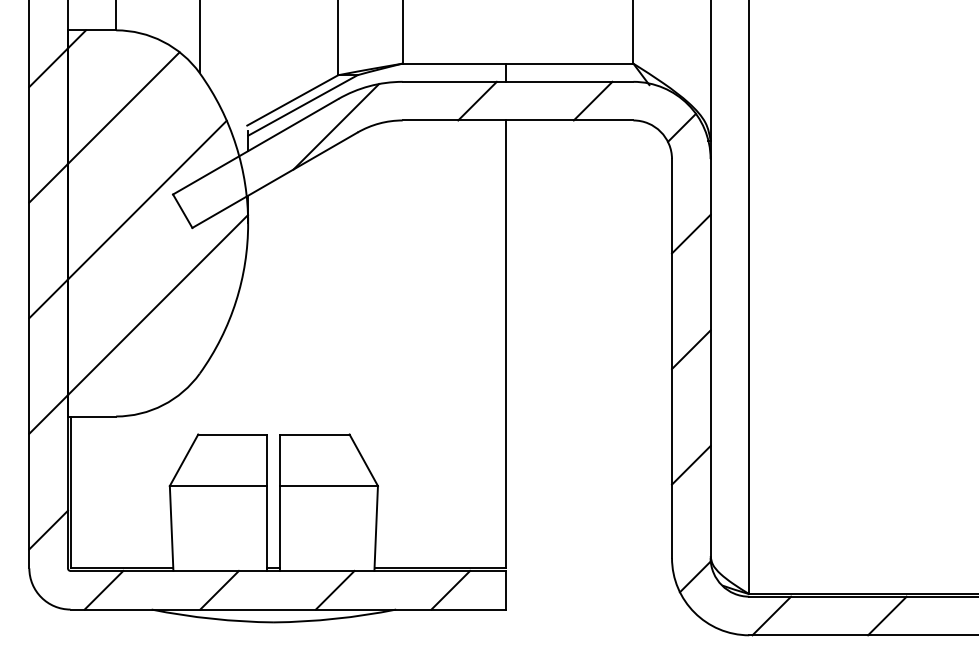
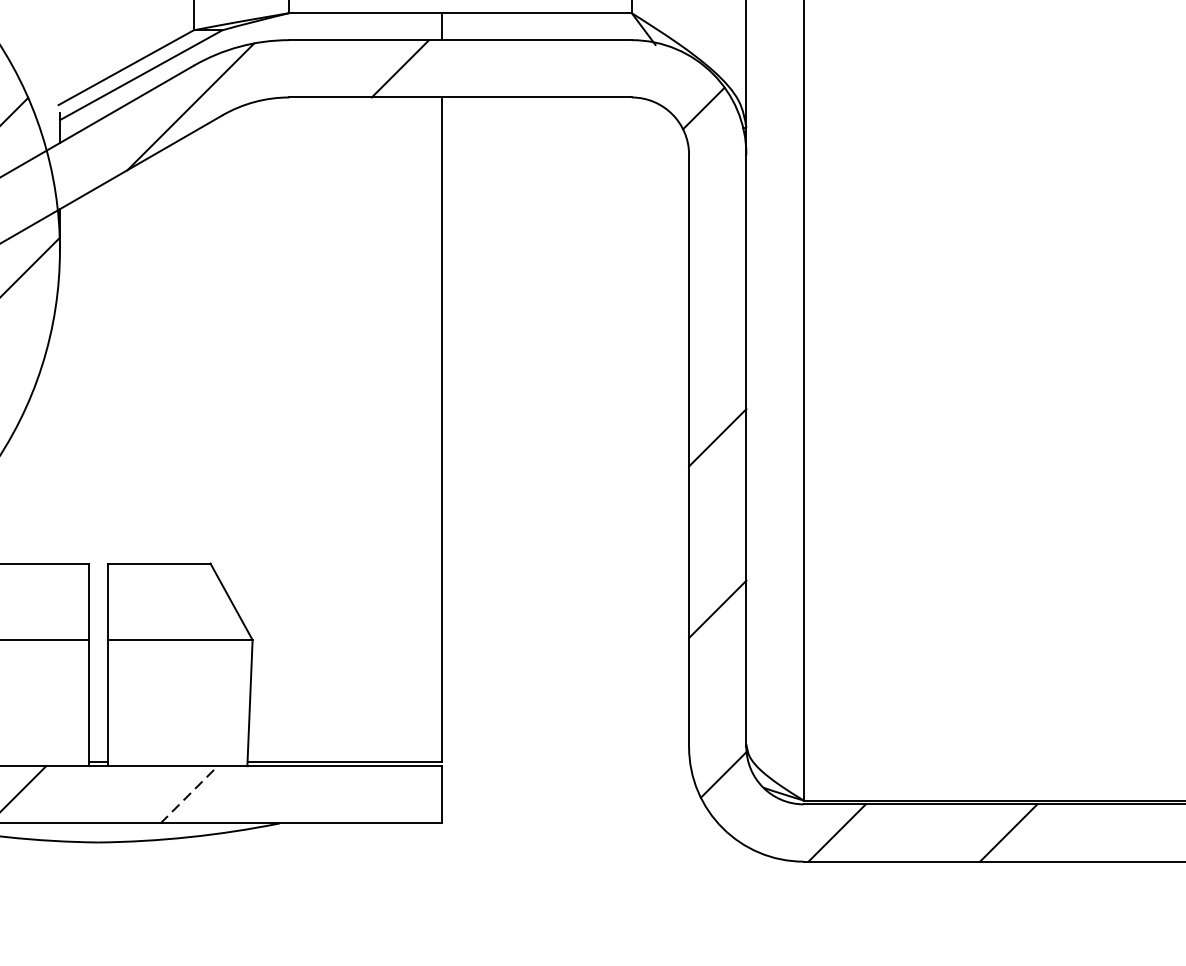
line: (592, 100) -> (571, 67), removed
line: (691, 233) -> (718, 265), removed
line: (335, 589) -> (189, 793), solid -> dashed
line: (450, 589) -> (360, 793), removed

